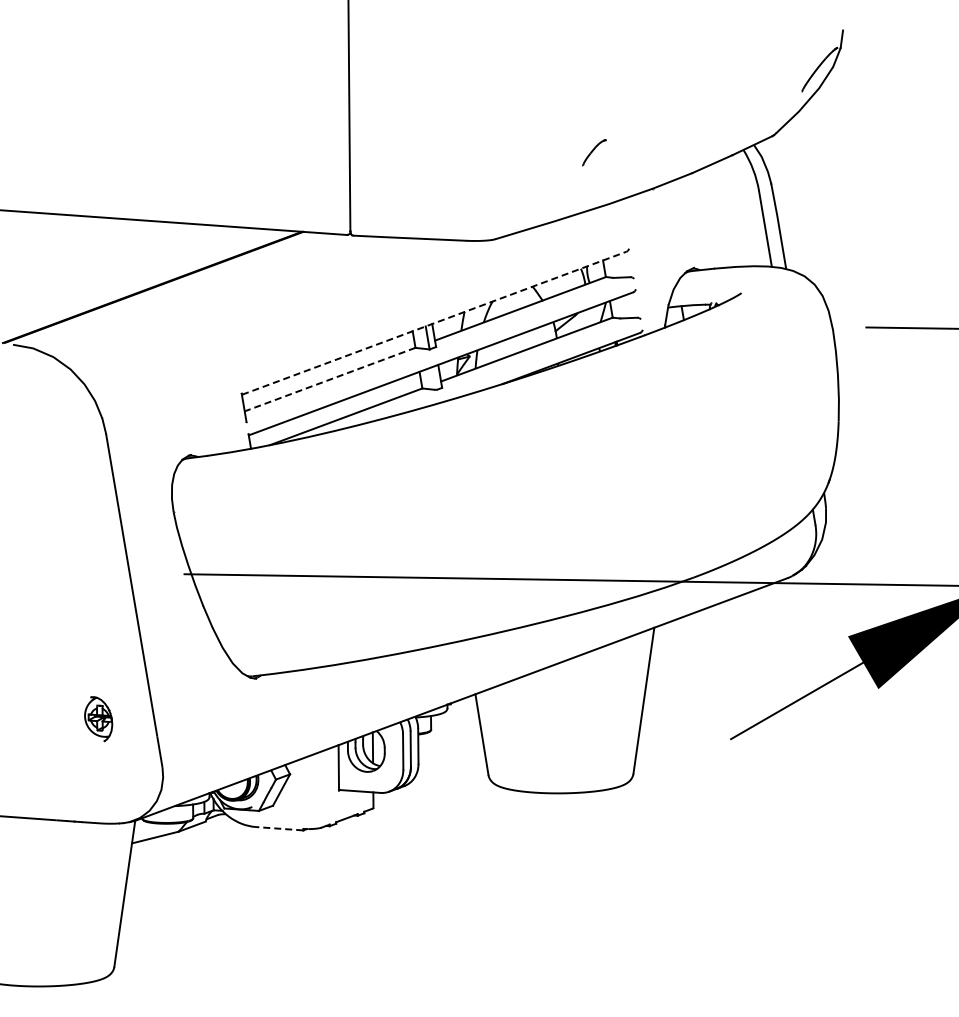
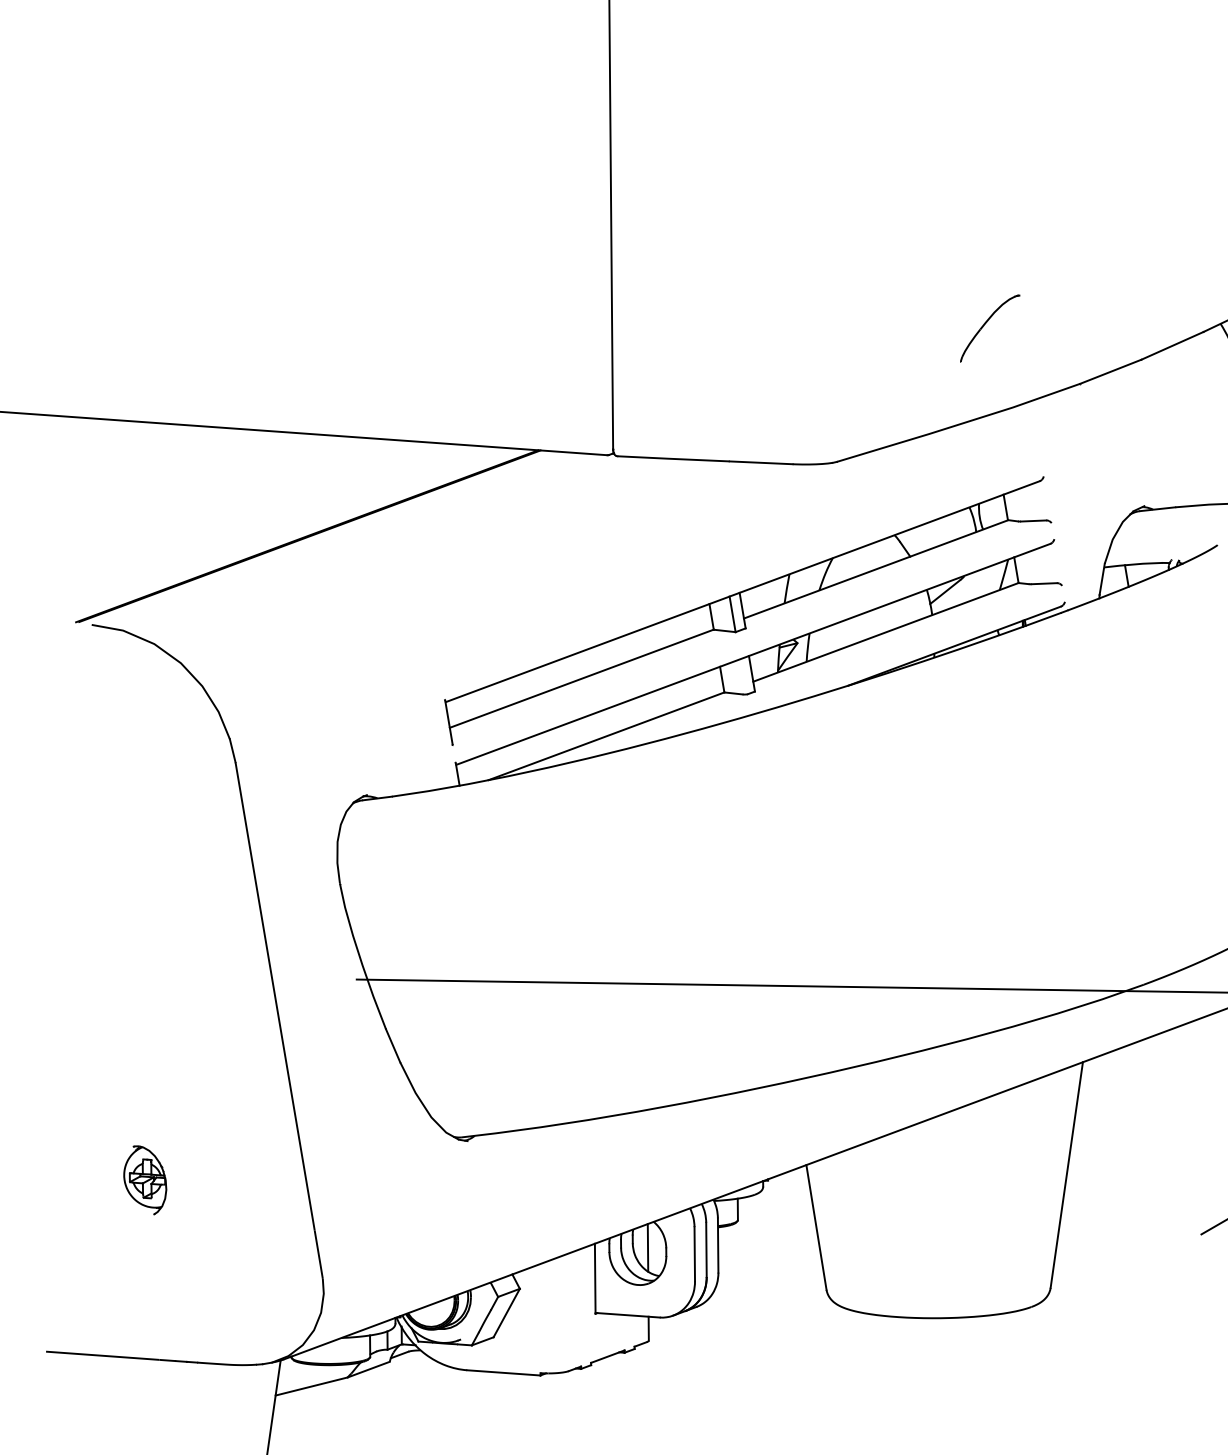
part: (594, 152) -> (990, 327), size x1.67
line: (434, 323) -> (743, 592), dashed -> solid
line: (329, 379) -> (580, 678), dashed -> solid
part: (98, 719) -> (145, 1180), moved
line: (279, 828) -> (503, 1372), dashed -> solid

